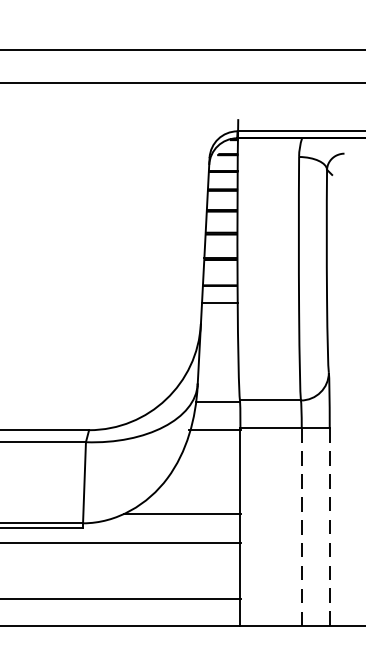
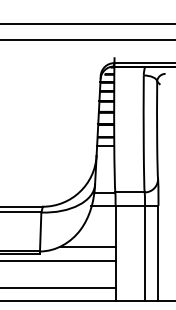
line: (302, 527) -> (145, 253), dashed -> solid
line: (329, 527) -> (158, 253), dashed -> solid

